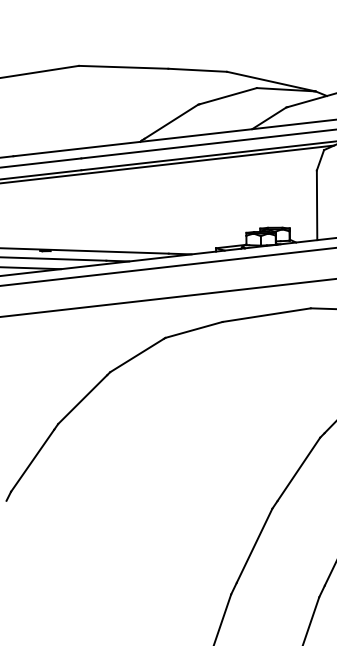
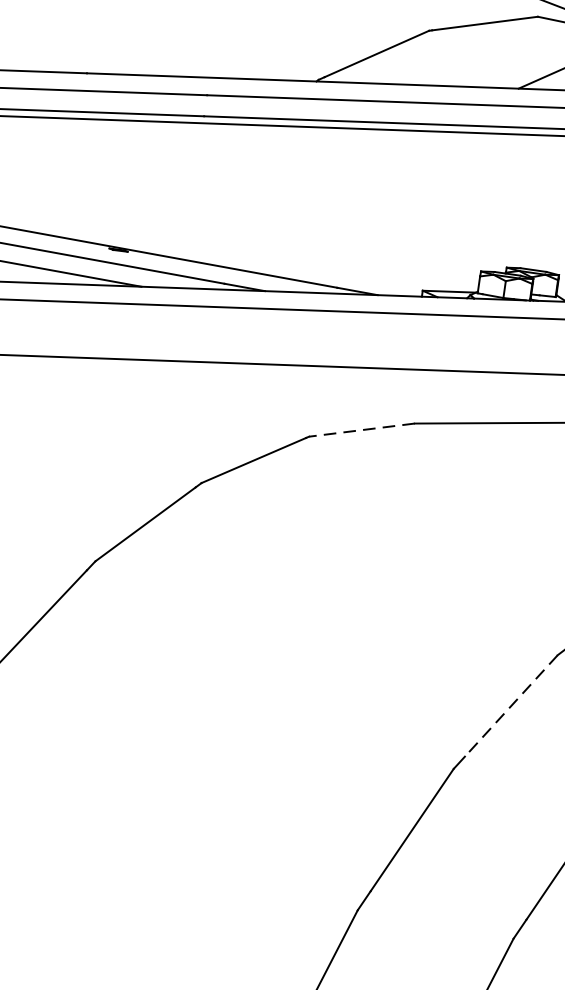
line: (194, 329) -> (362, 429), solid -> dashed
line: (298, 469) -> (510, 706), solid -> dashed

